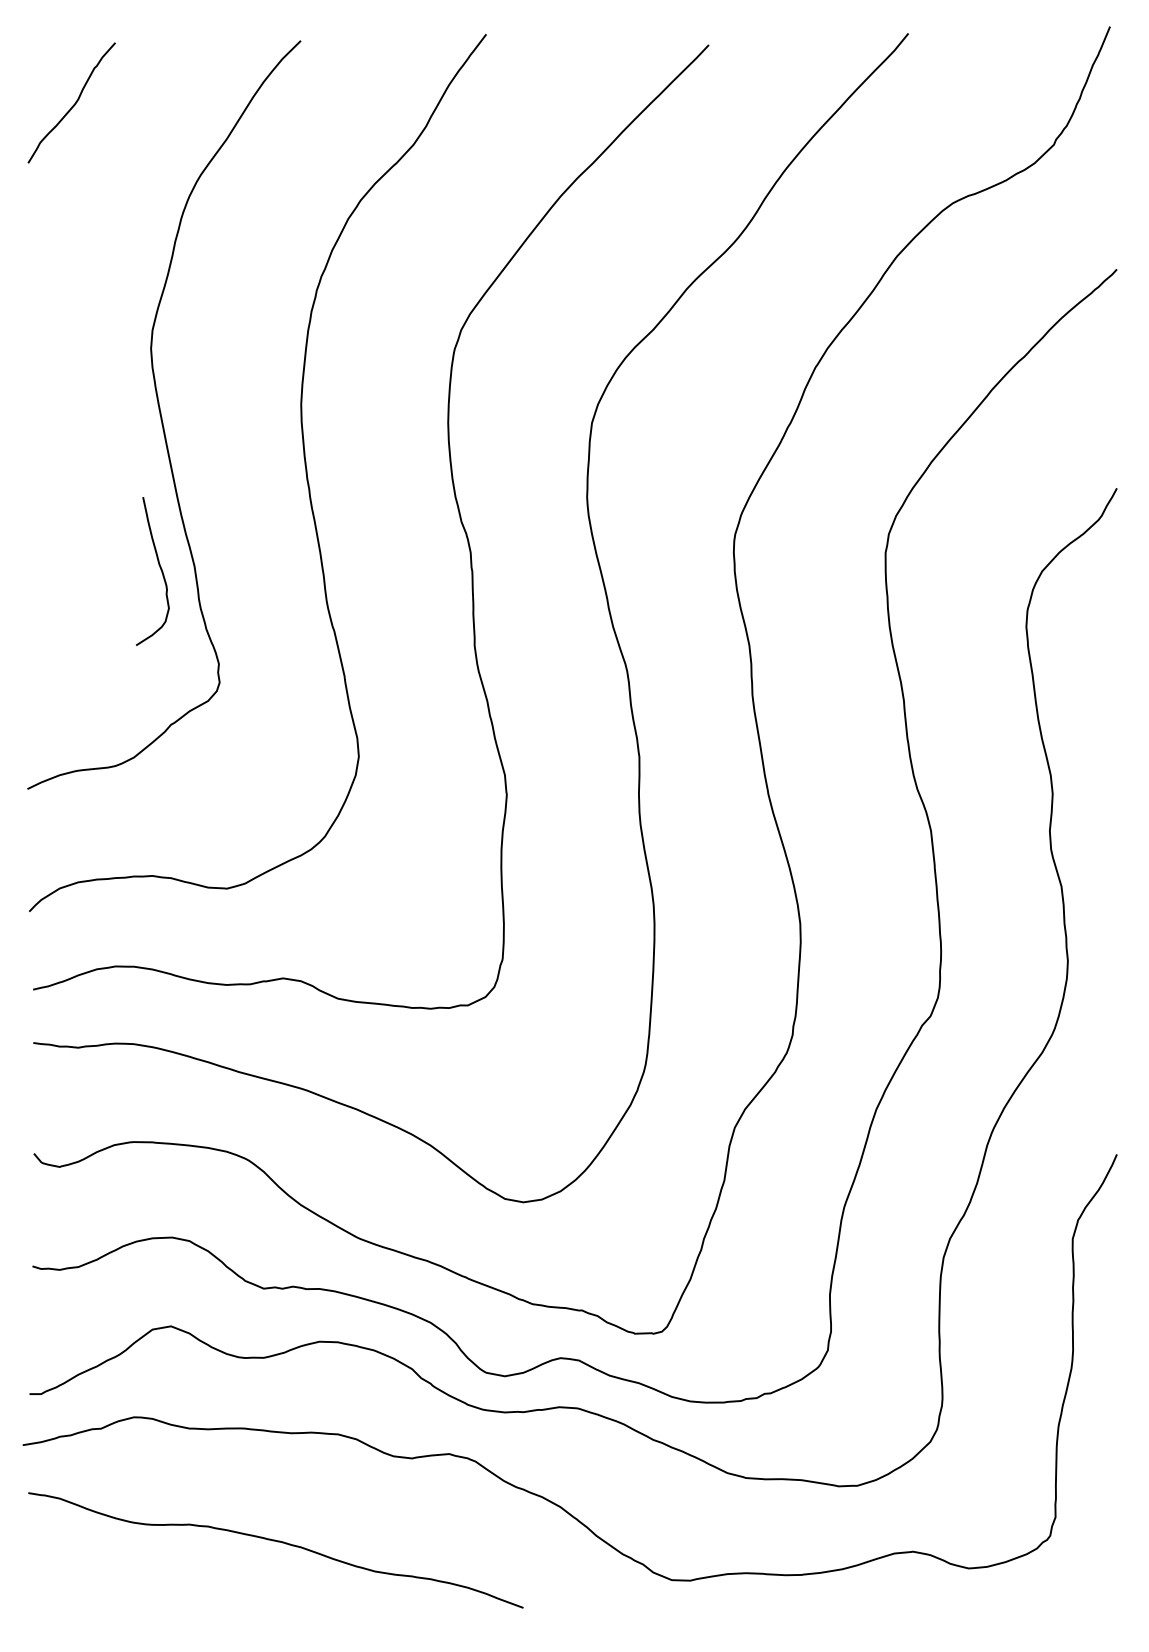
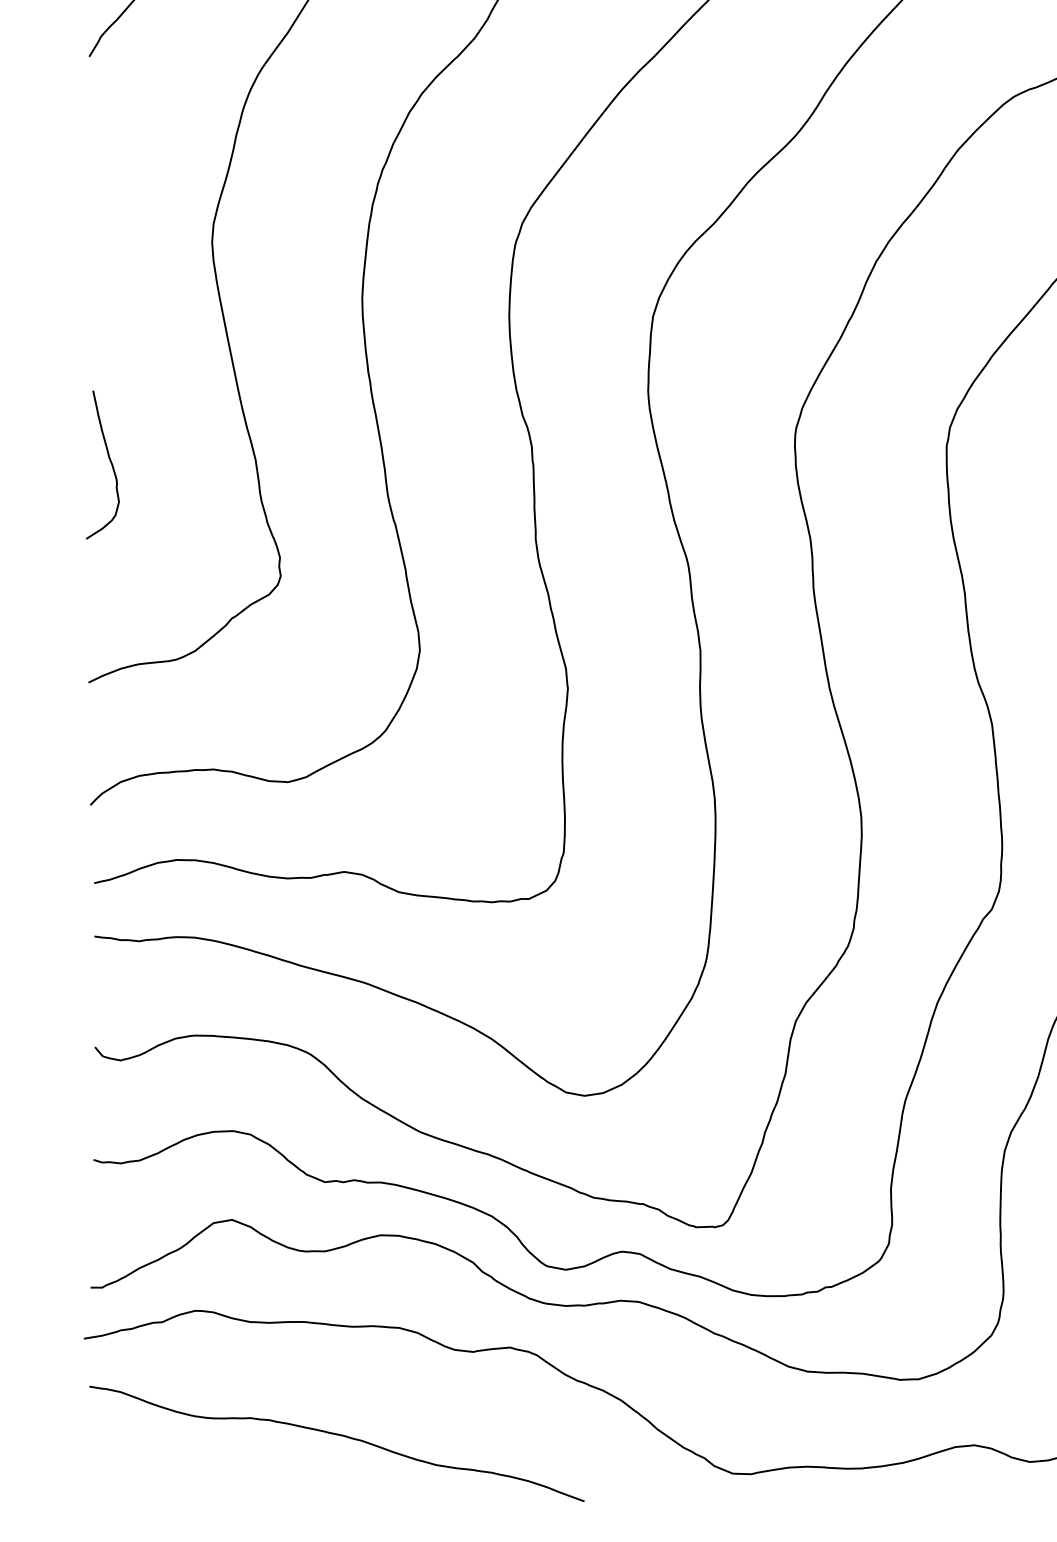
curve: (159, 567) -> (109, 461), moved

